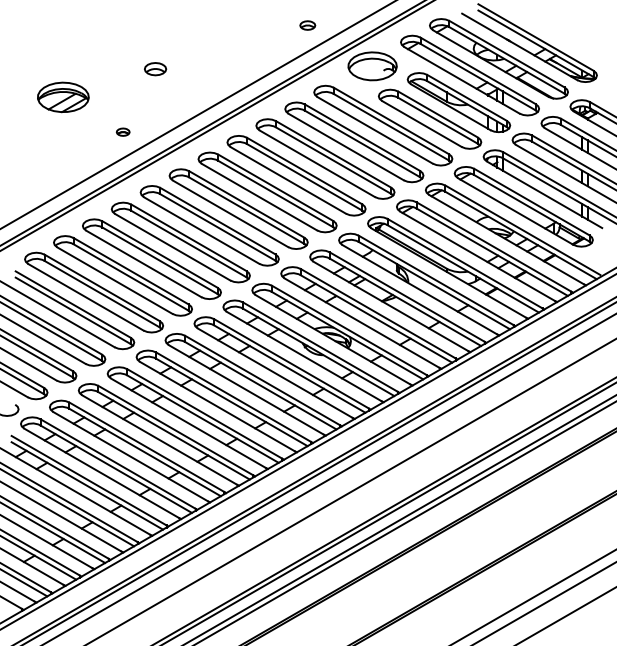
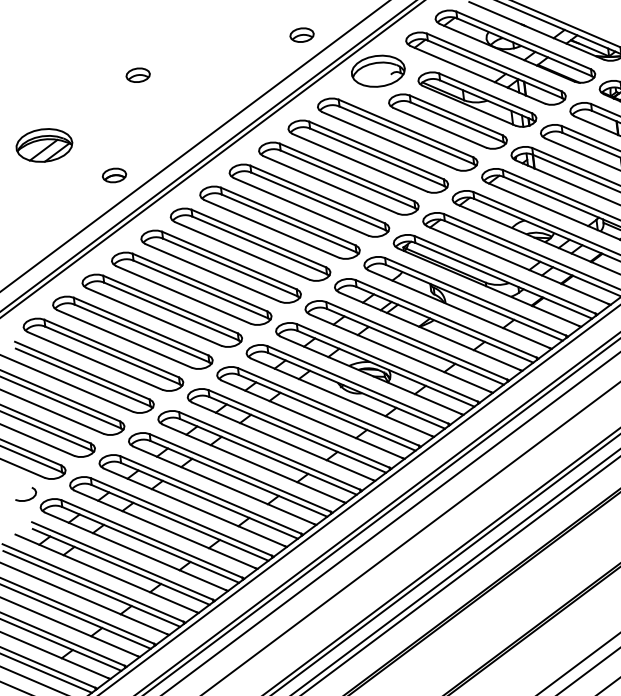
part: (307, 25) -> (301, 35), size x1.43
part: (155, 69) -> (138, 75), moved
part: (122, 132) -> (113, 176), size x1.67

